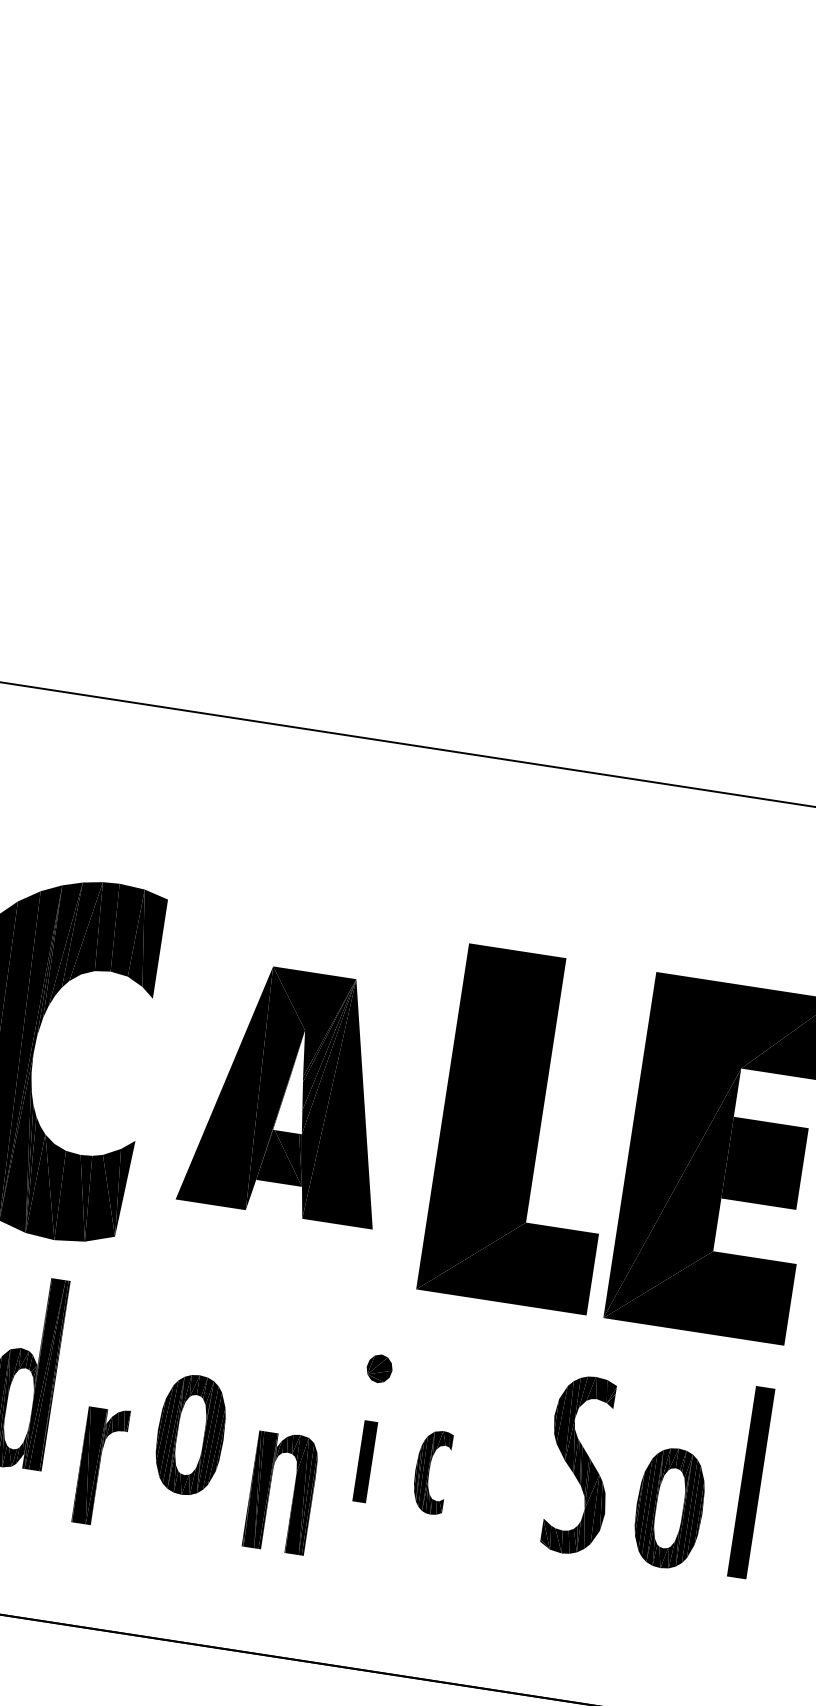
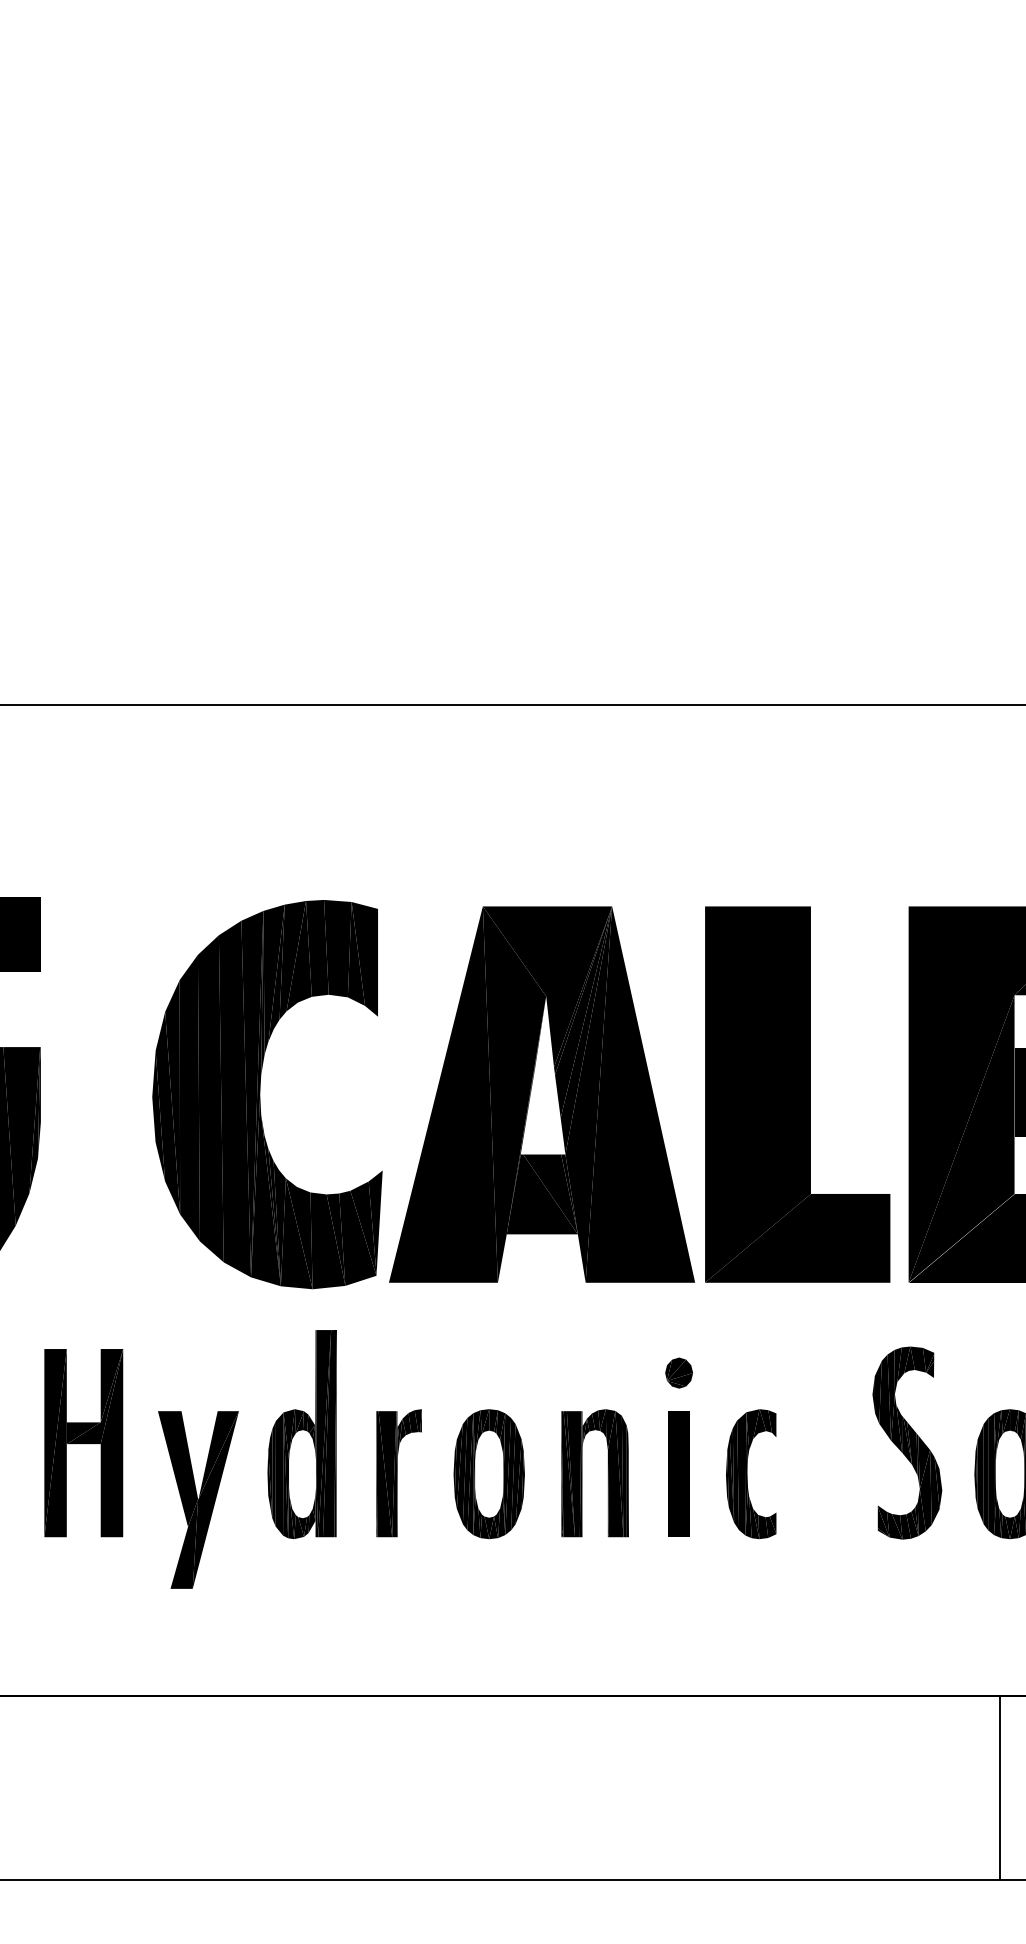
part: (292, 1093) -> (541, 1094), size x1.43
part: (364, 1461) -> (678, 1473), size x1.43
part: (100, 1466) -> (398, 1473), moved
part: (431, 1472) -> (751, 1474), size x1.43
part: (269, 1490) -> (582, 1473), moved

